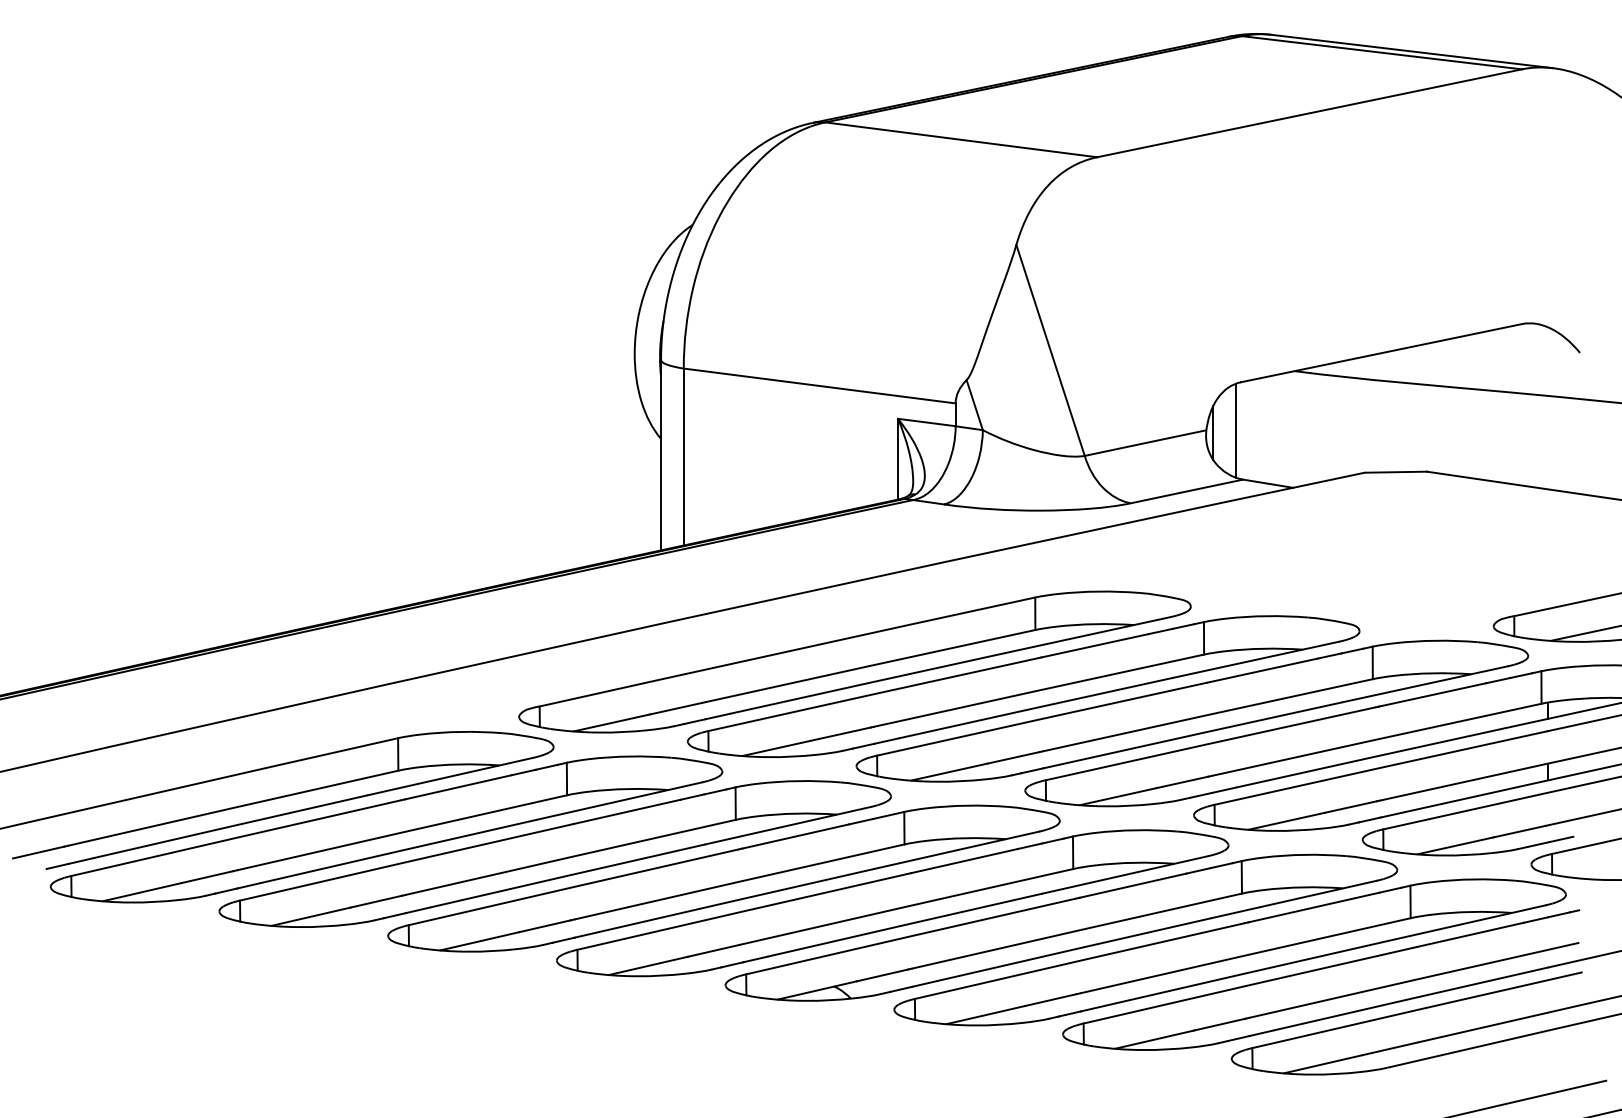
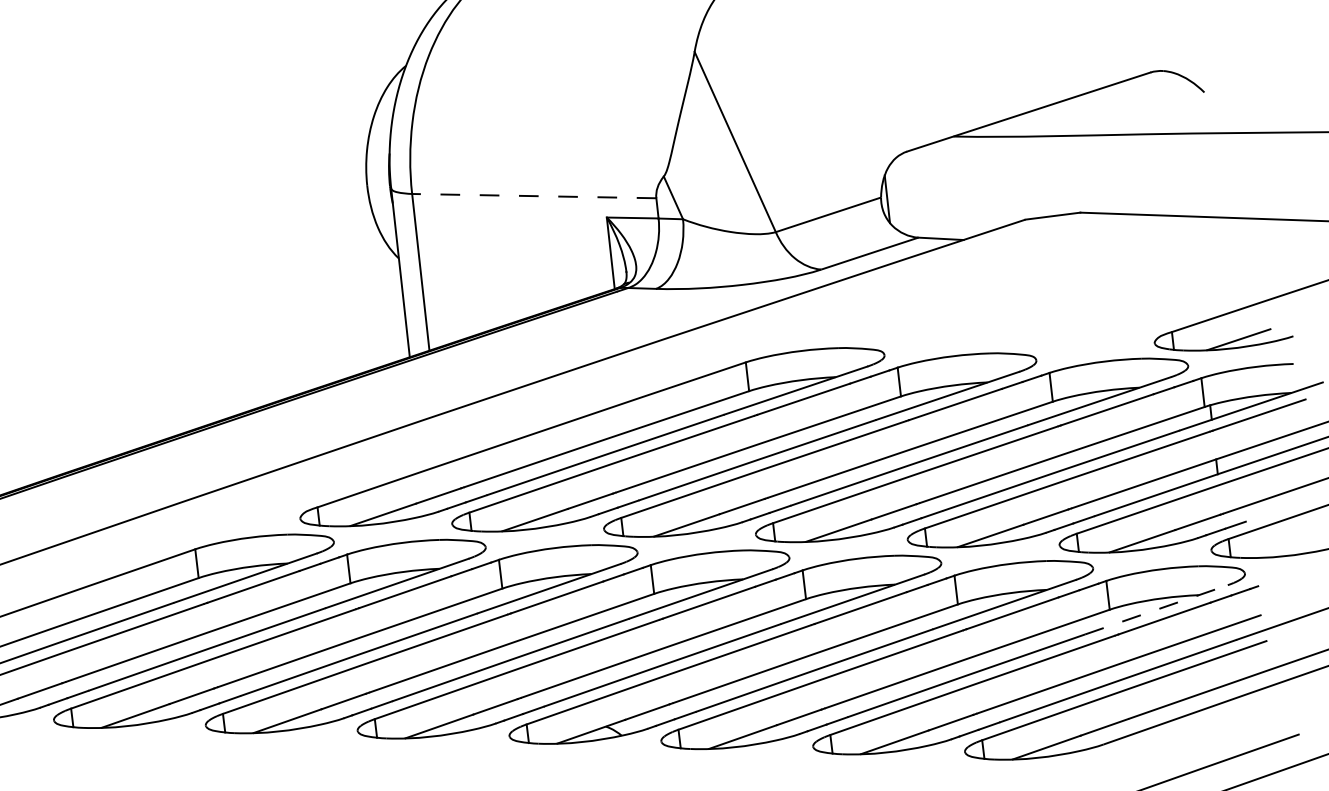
line: (819, 385) -> (534, 195), solid -> dashed
line: (1235, 430) -> (906, 194), removed
line: (1462, 924) -> (1156, 610), solid -> dashed

